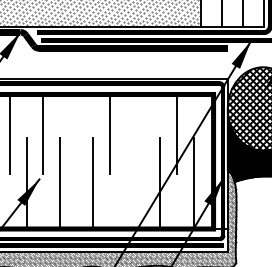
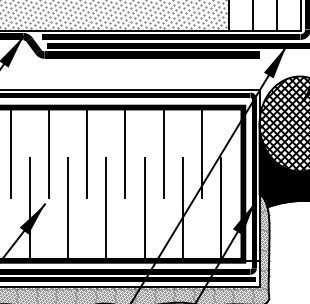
line: (76, 134) -> (87, 153), added
line: (143, 134) -> (163, 153), added
line: (126, 183) -> (144, 208), added

